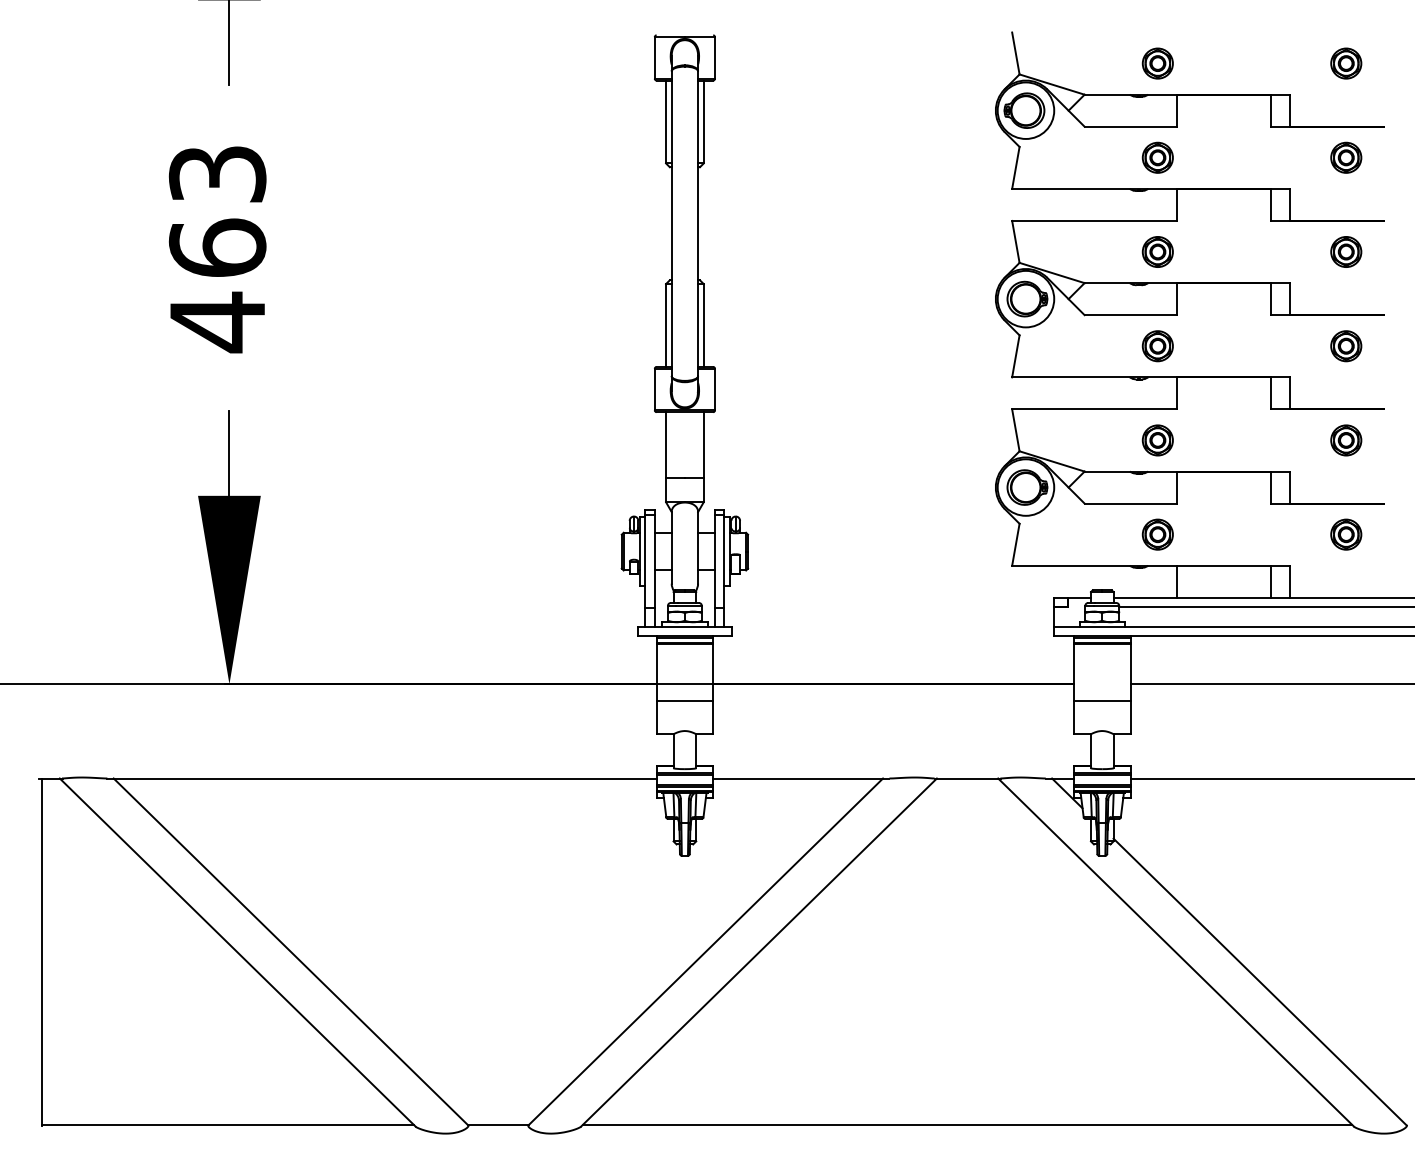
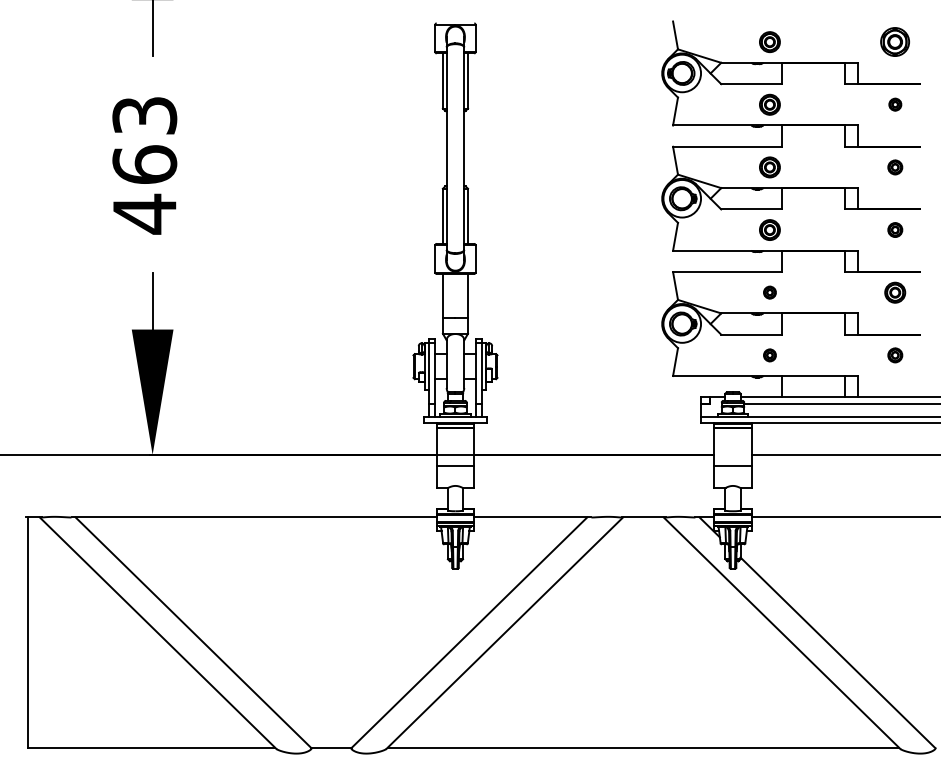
part: (1346, 64) -> (895, 42), size x1.4
part: (1346, 157) -> (895, 104), size x0.6
part: (1346, 252) -> (895, 167), size x0.7
part: (1346, 345) -> (895, 229), size x0.7
part: (1157, 440) -> (769, 292), size x0.6
part: (1157, 534) -> (769, 355), size x0.6
part: (1346, 534) -> (895, 355), size x0.7

